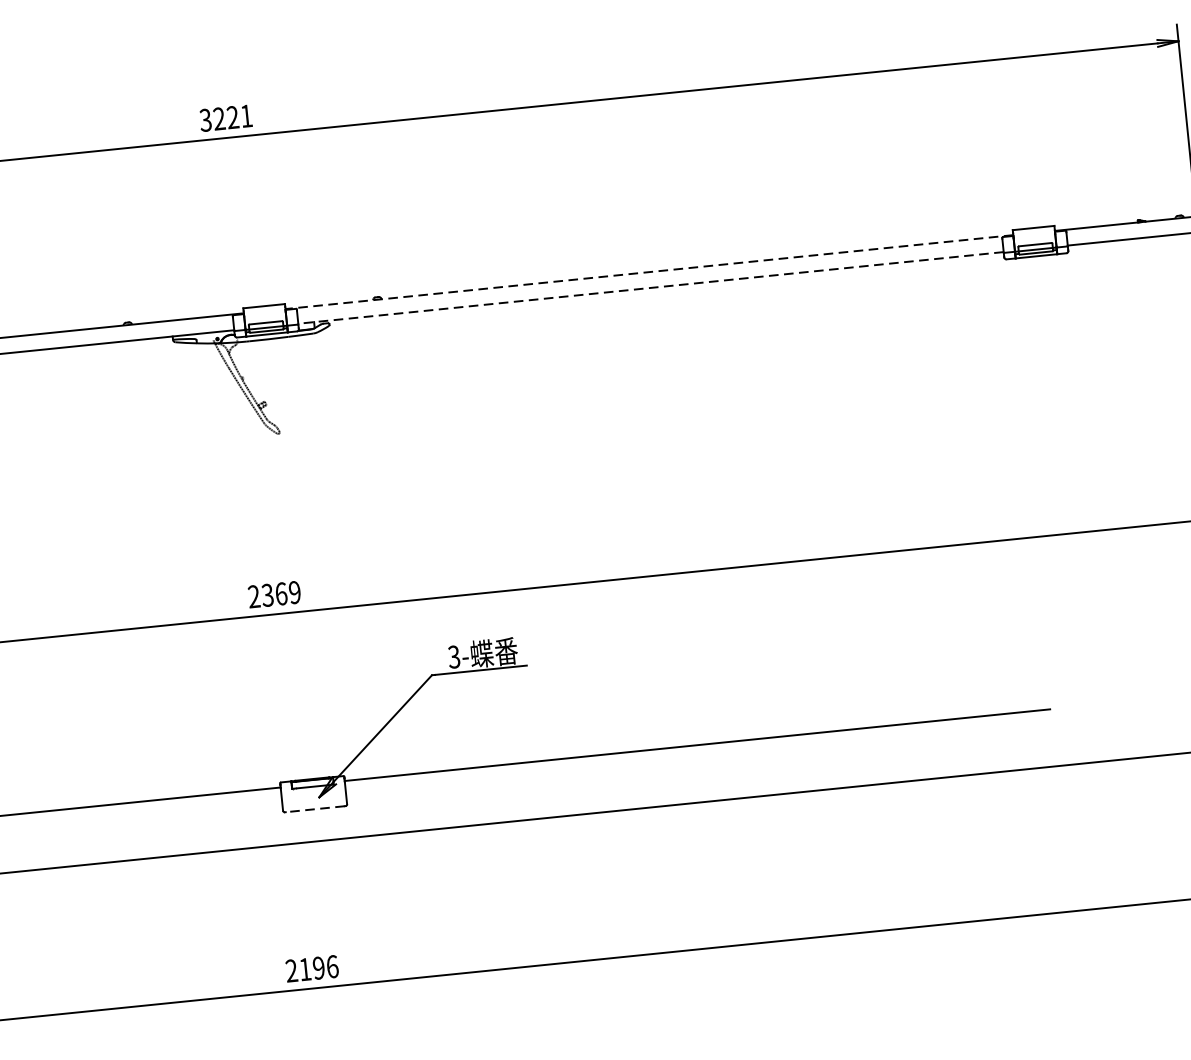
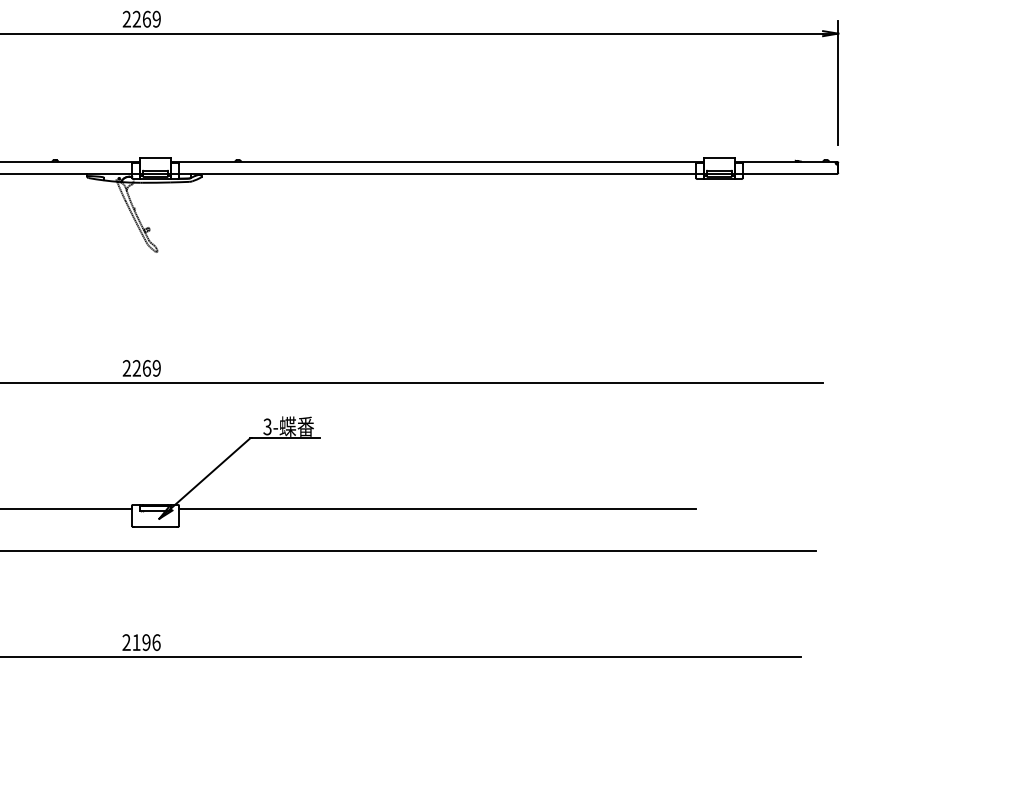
text: (225, 117) -> (141, 18), 3221 -> 2269
line: (649, 272) -> (437, 162), dashed -> solid
line: (650, 287) -> (437, 173), dashed -> solid
text: (267, 595) -> (136, 368), 2369 -> 2269
line: (315, 809) -> (155, 527), dashed -> solid

